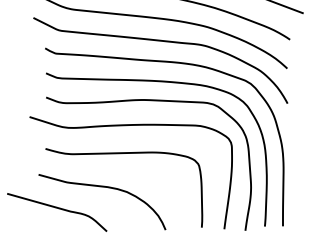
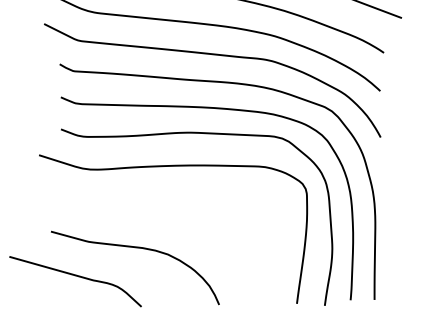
curve: (118, 154) -> (156, 204), removed

